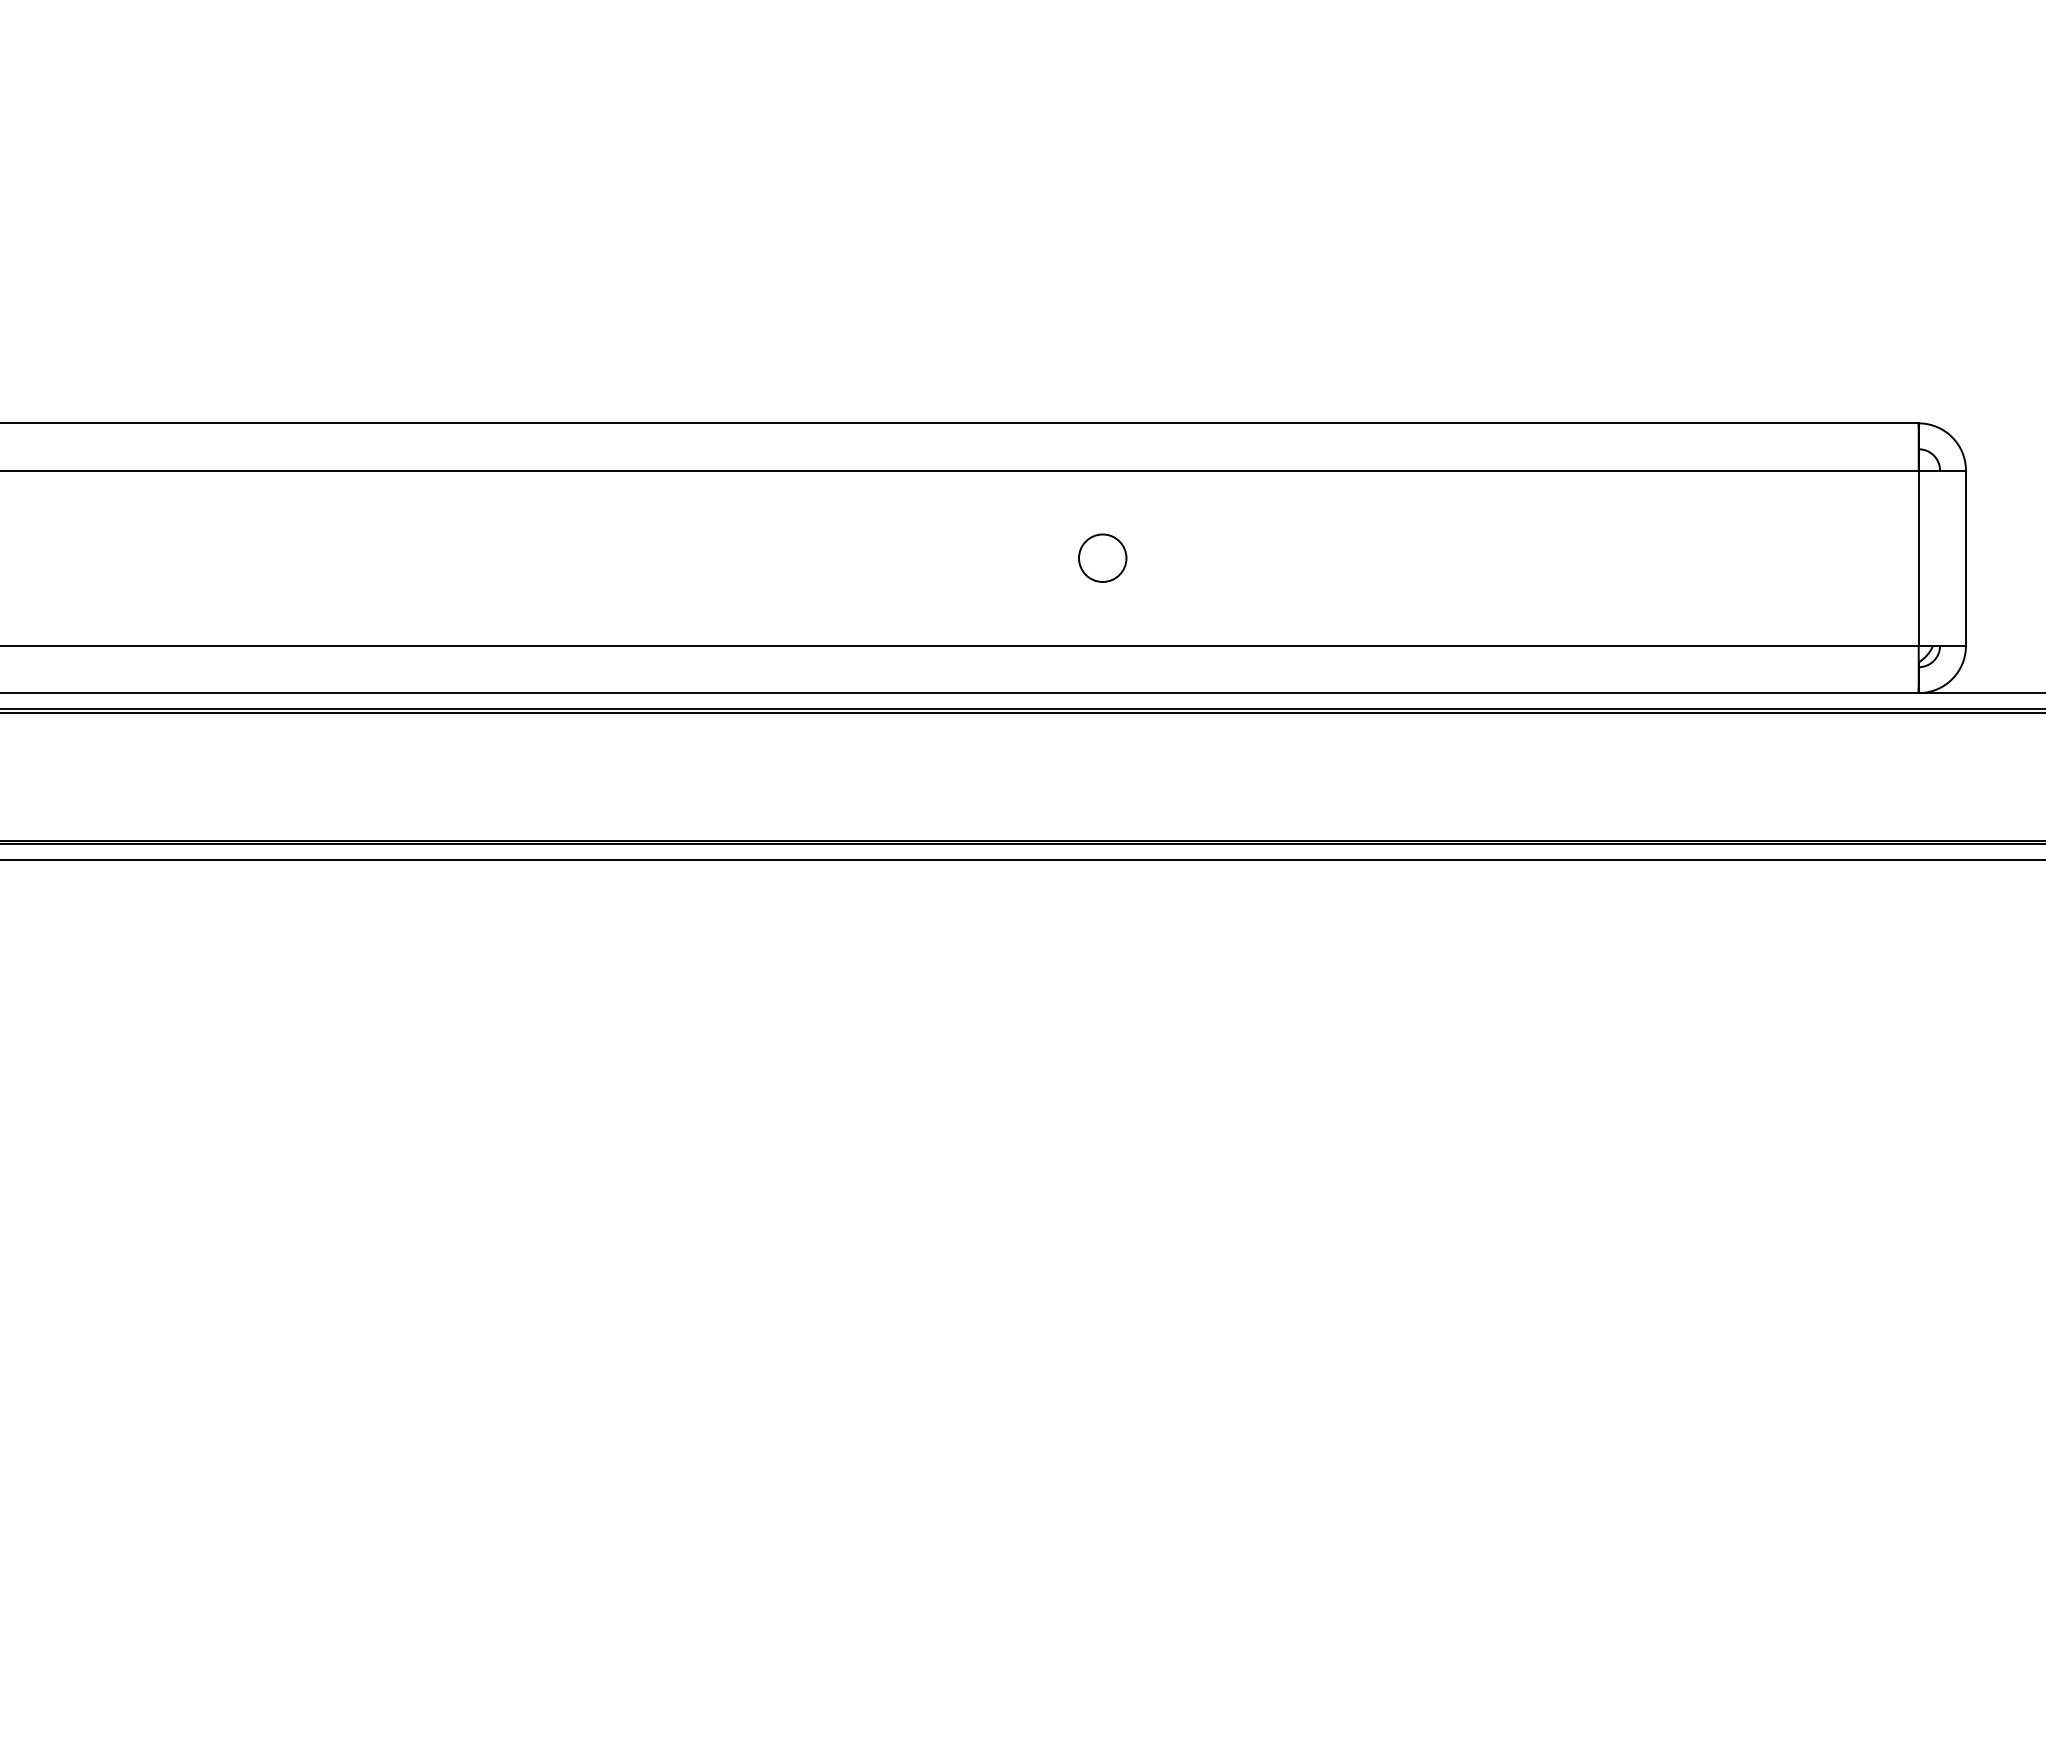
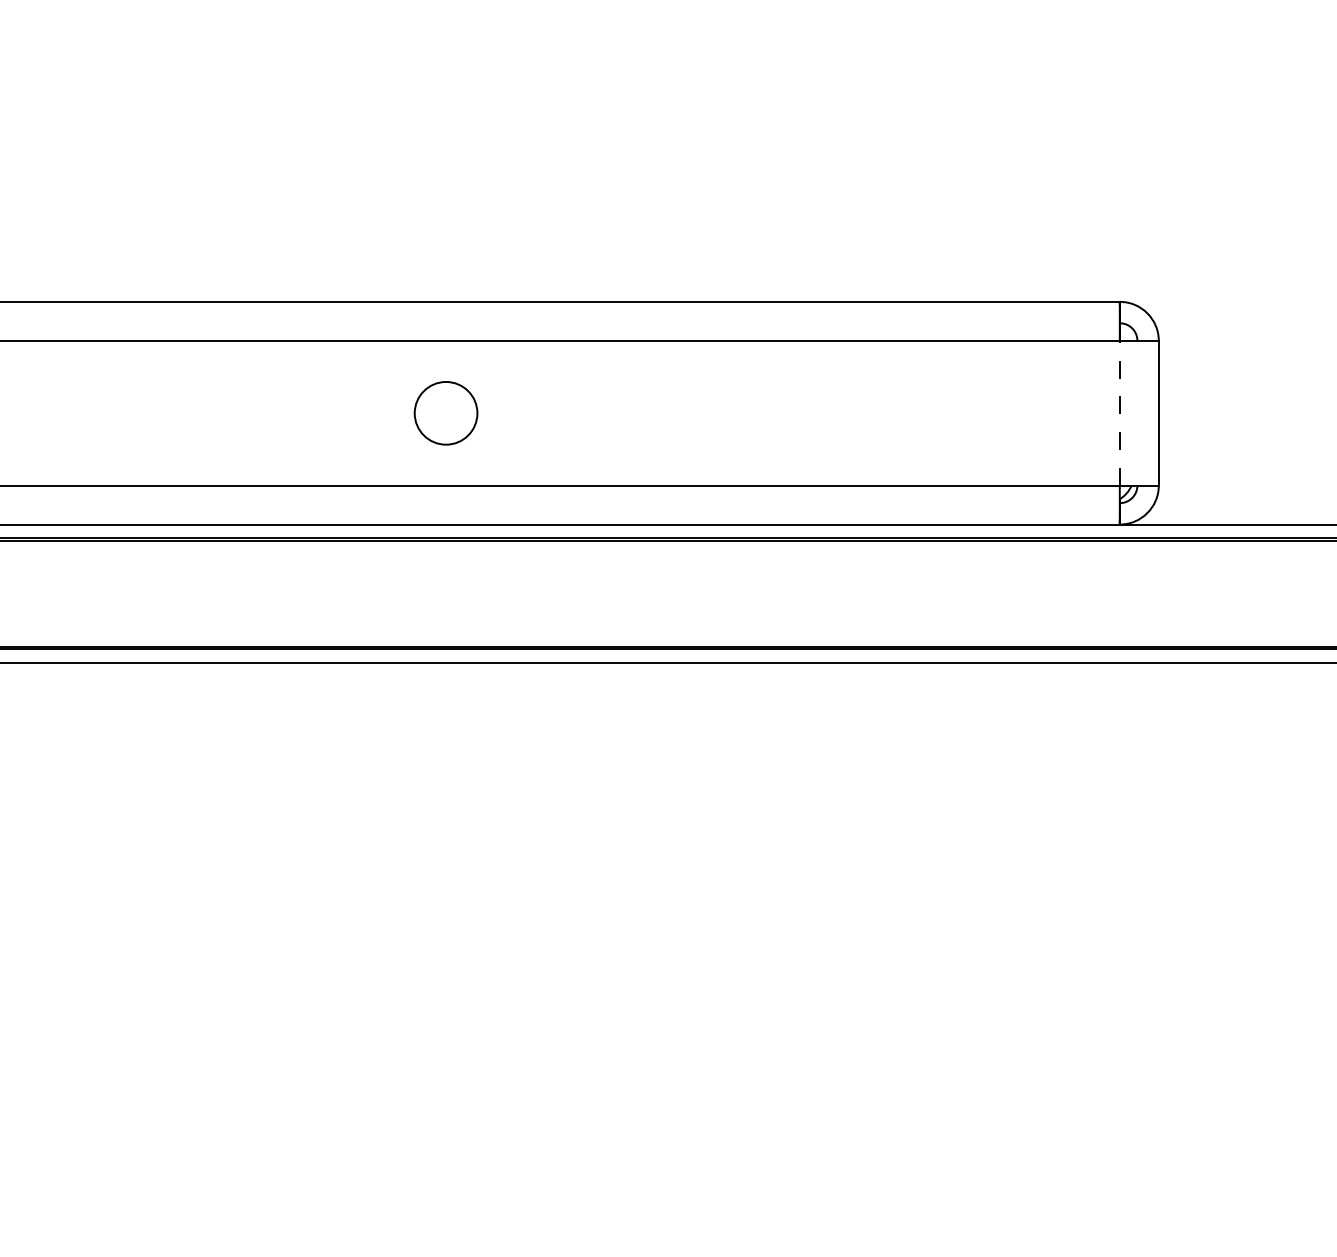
circle: (1102, 557) -> (446, 412), size x1.6
line: (1918, 558) -> (1119, 413), solid -> dashed

